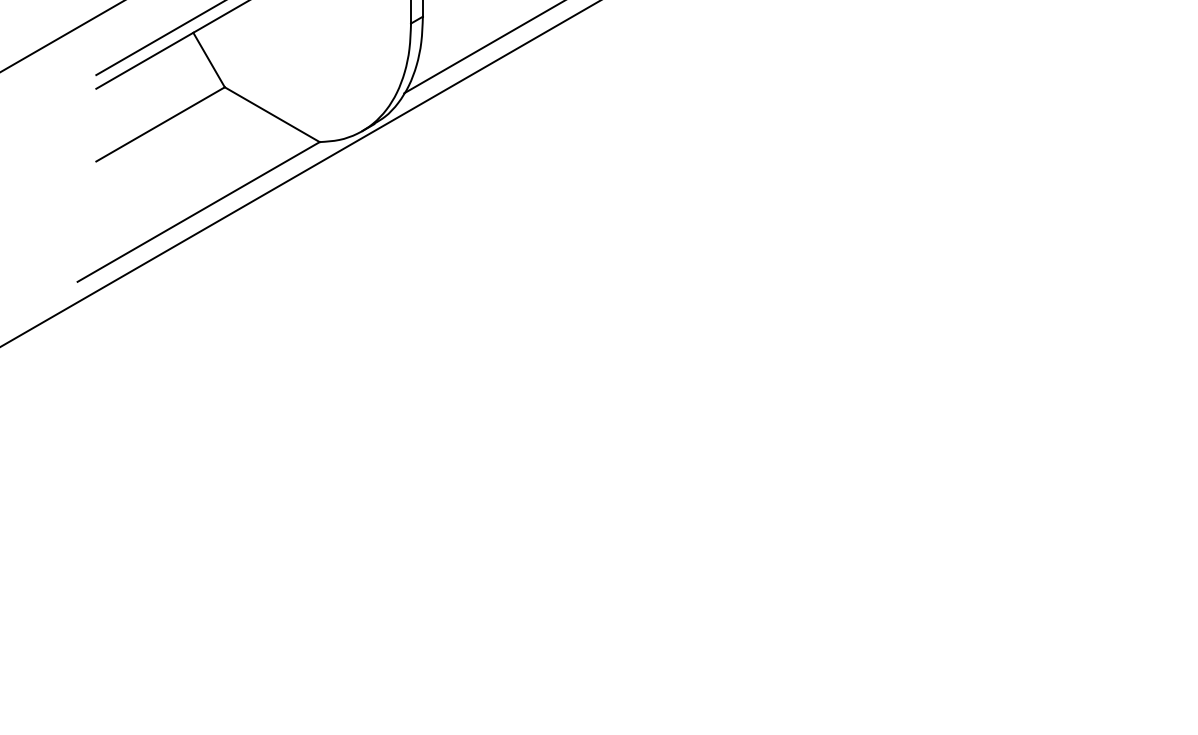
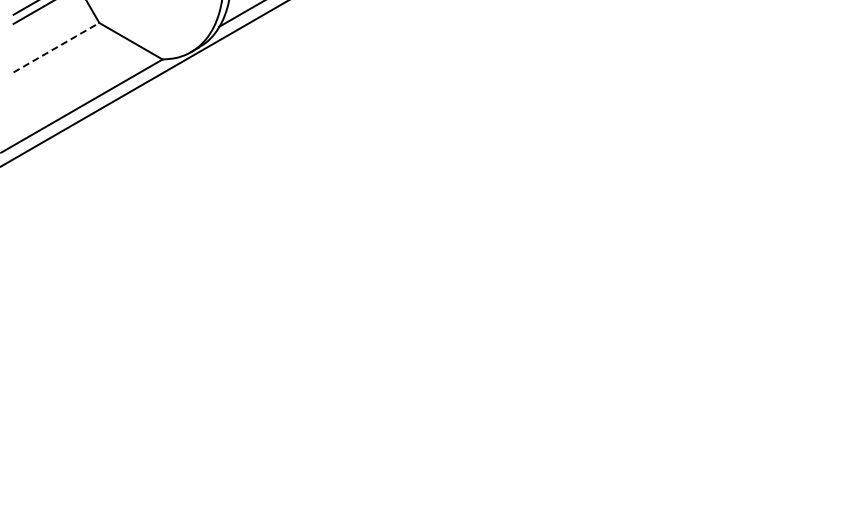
line: (160, 124) -> (56, 47), solid -> dashed

